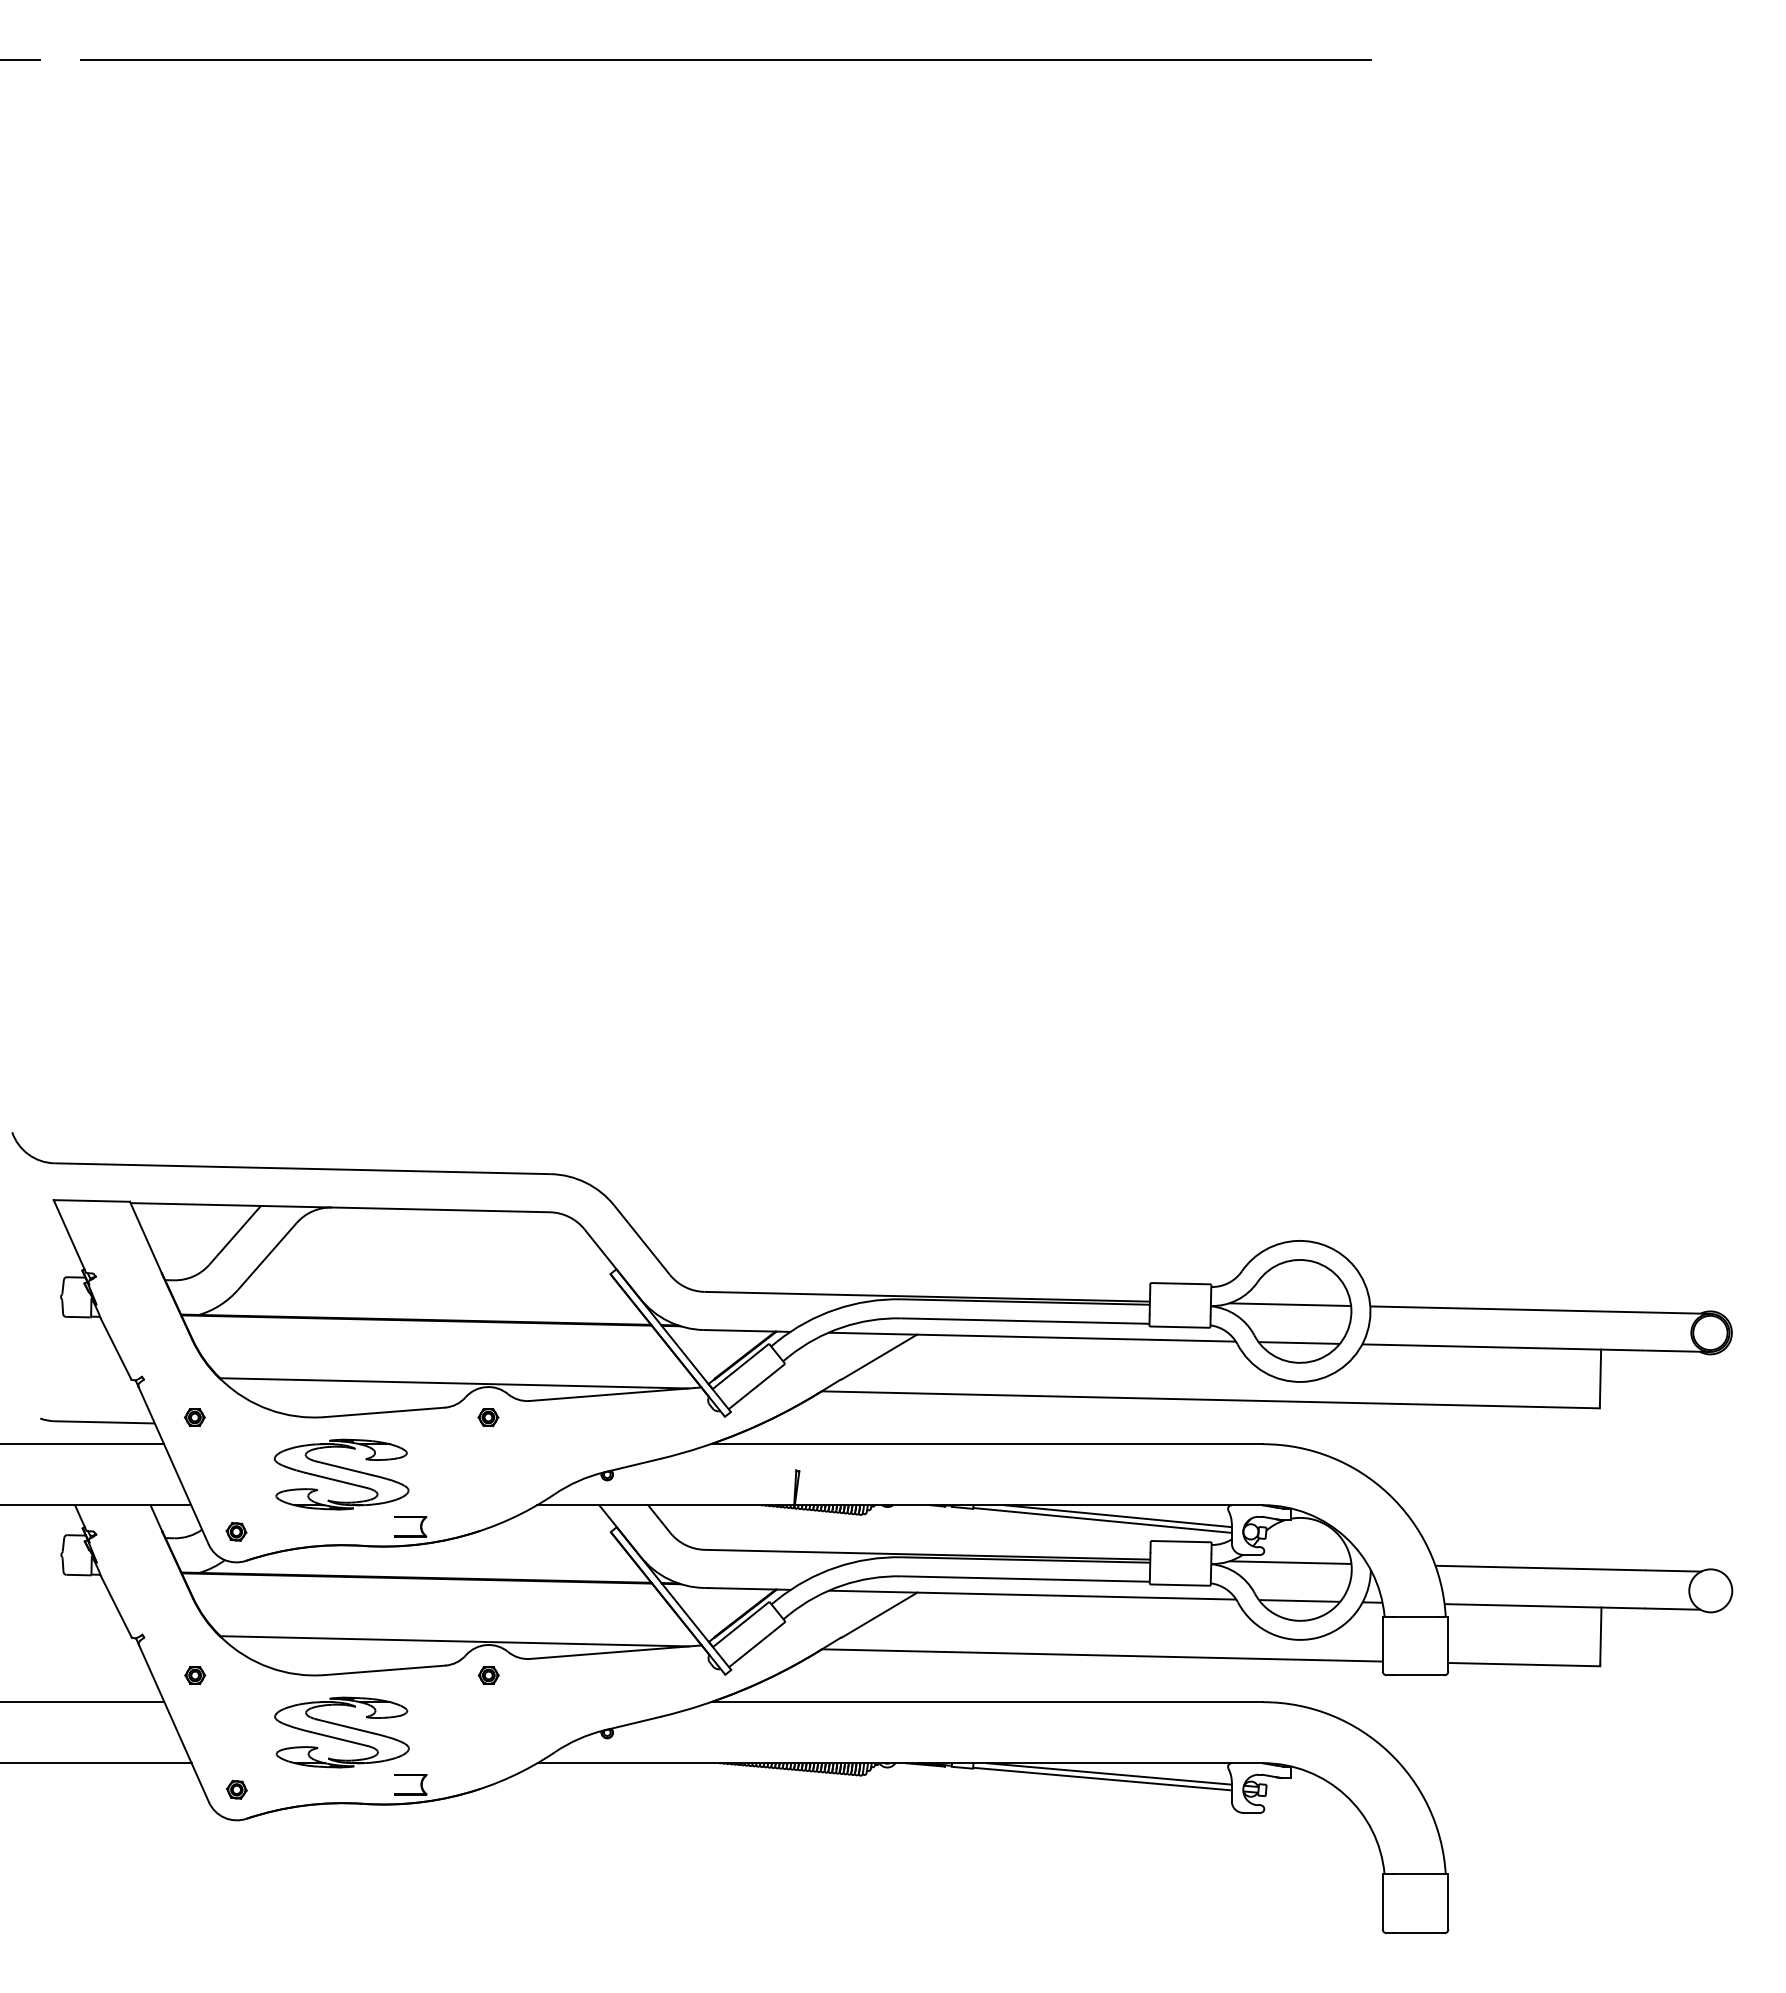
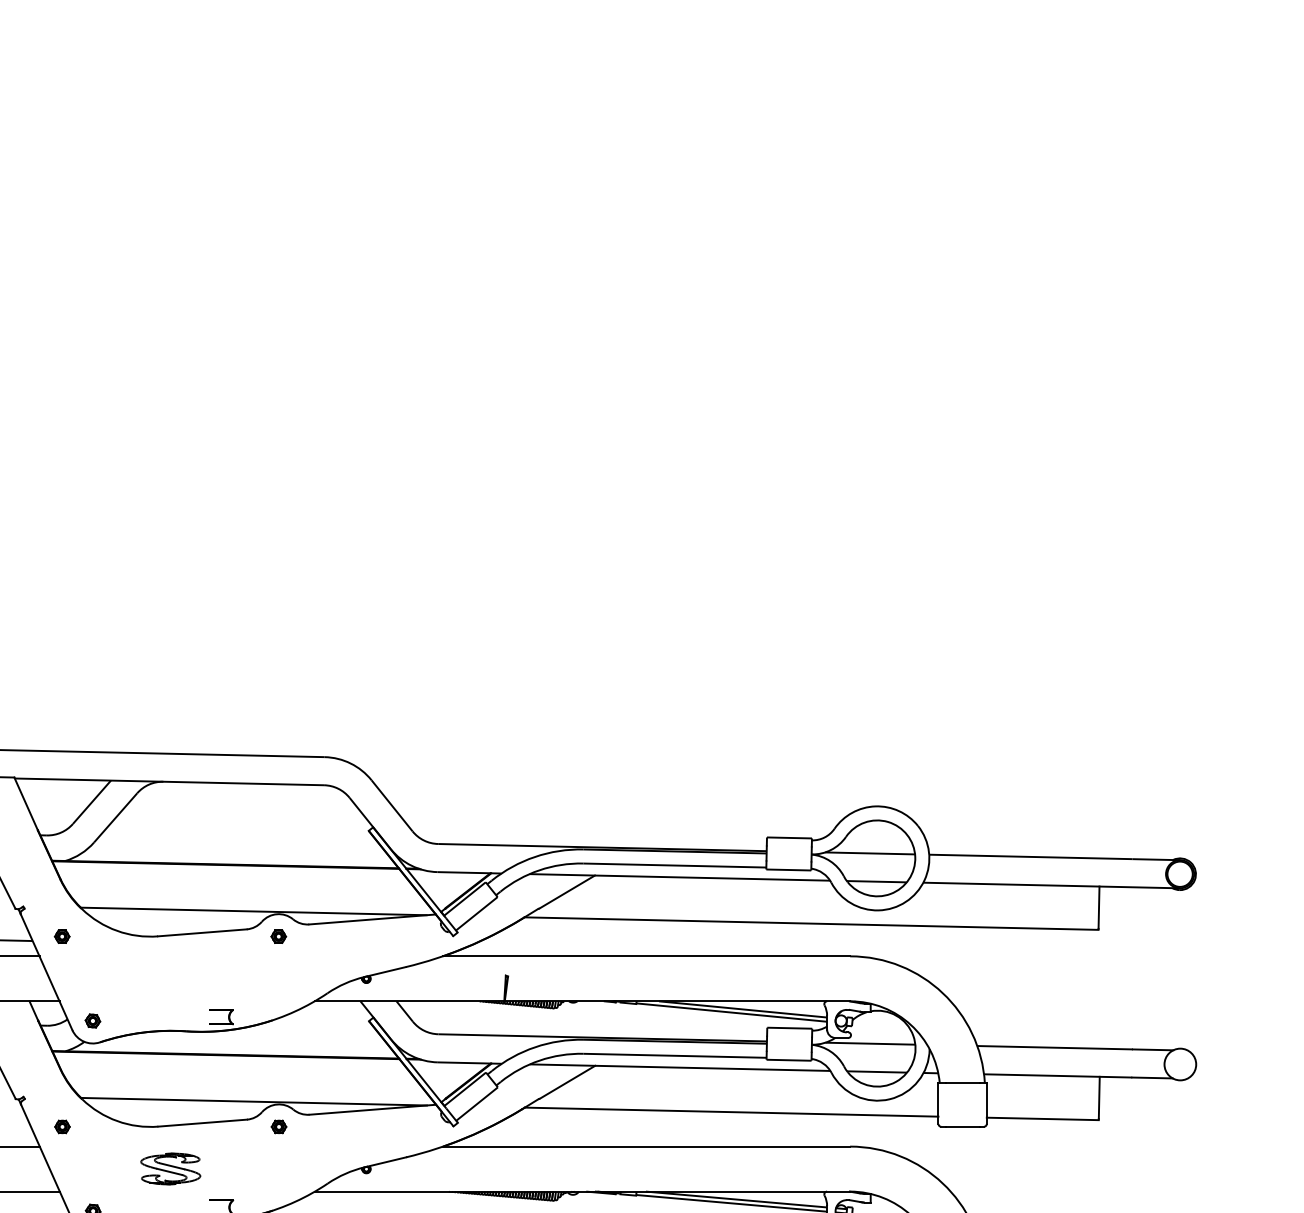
part: (341, 1474) -> (170, 978), removed
part: (341, 1732) -> (170, 1168), size x0.6

